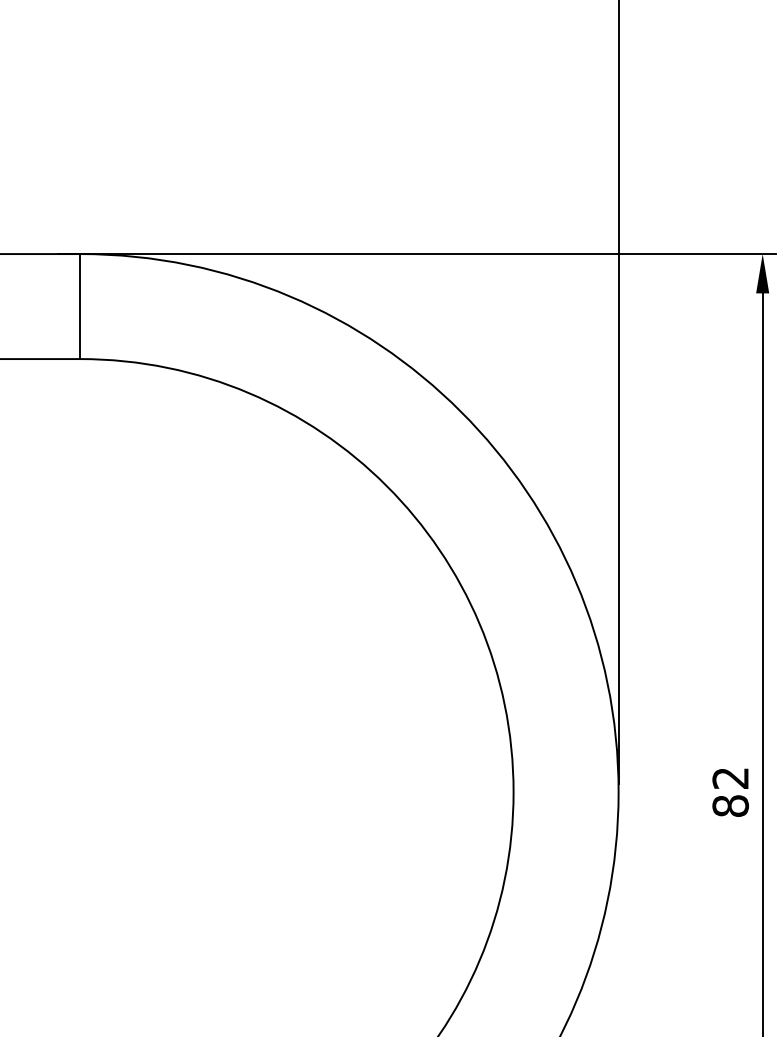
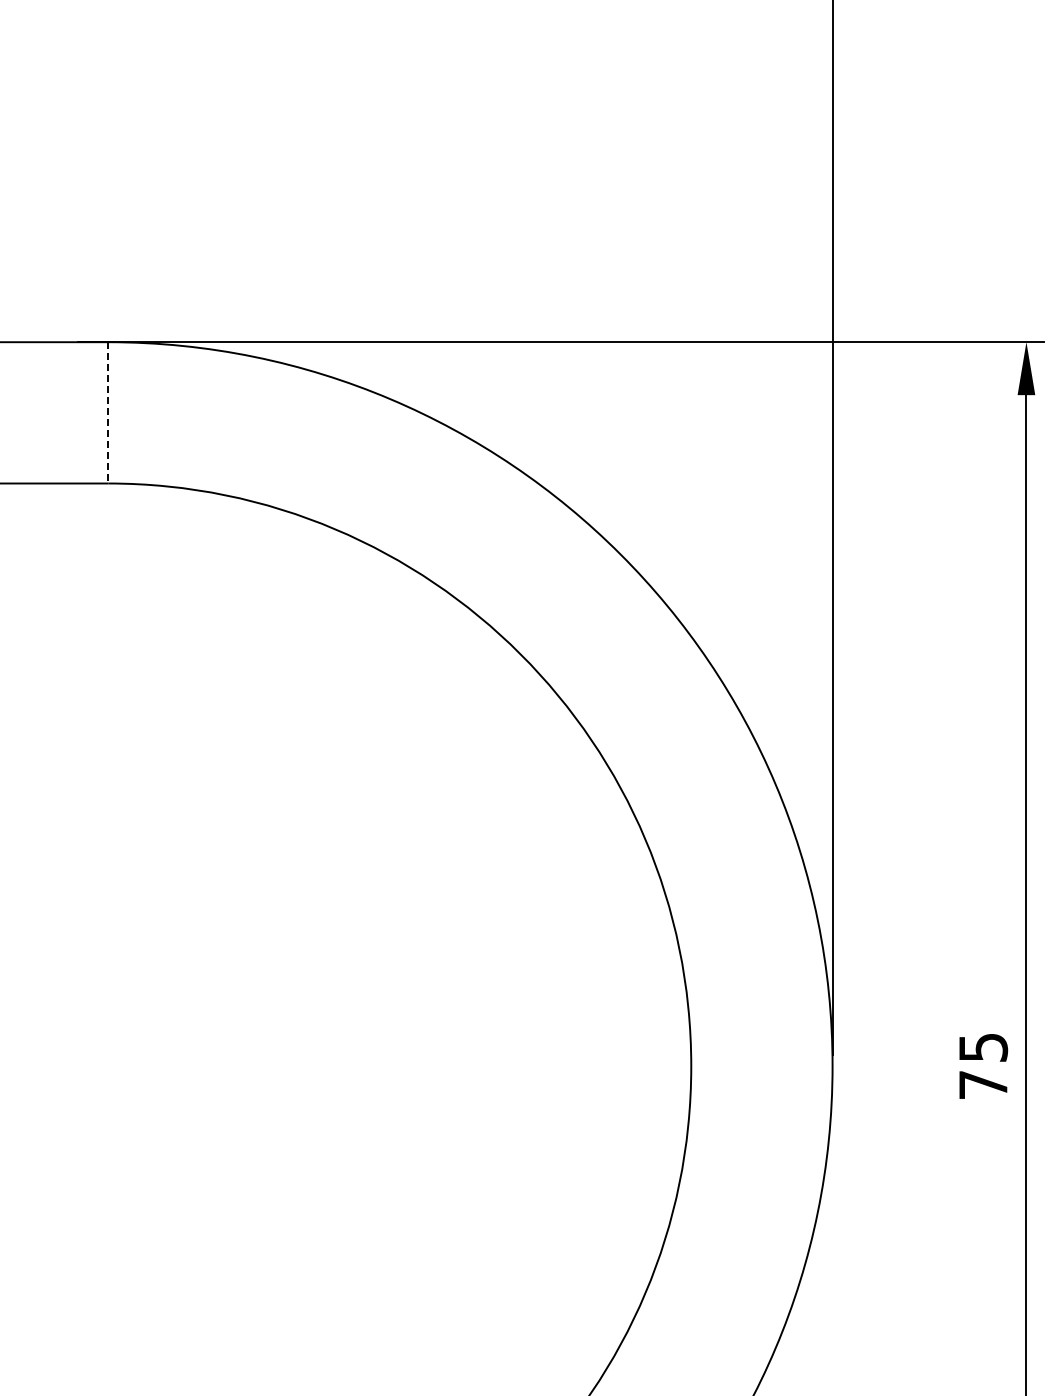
line: (80, 306) -> (108, 412), solid -> dashed
text: (730, 792) -> (983, 1066), 82 -> 75

